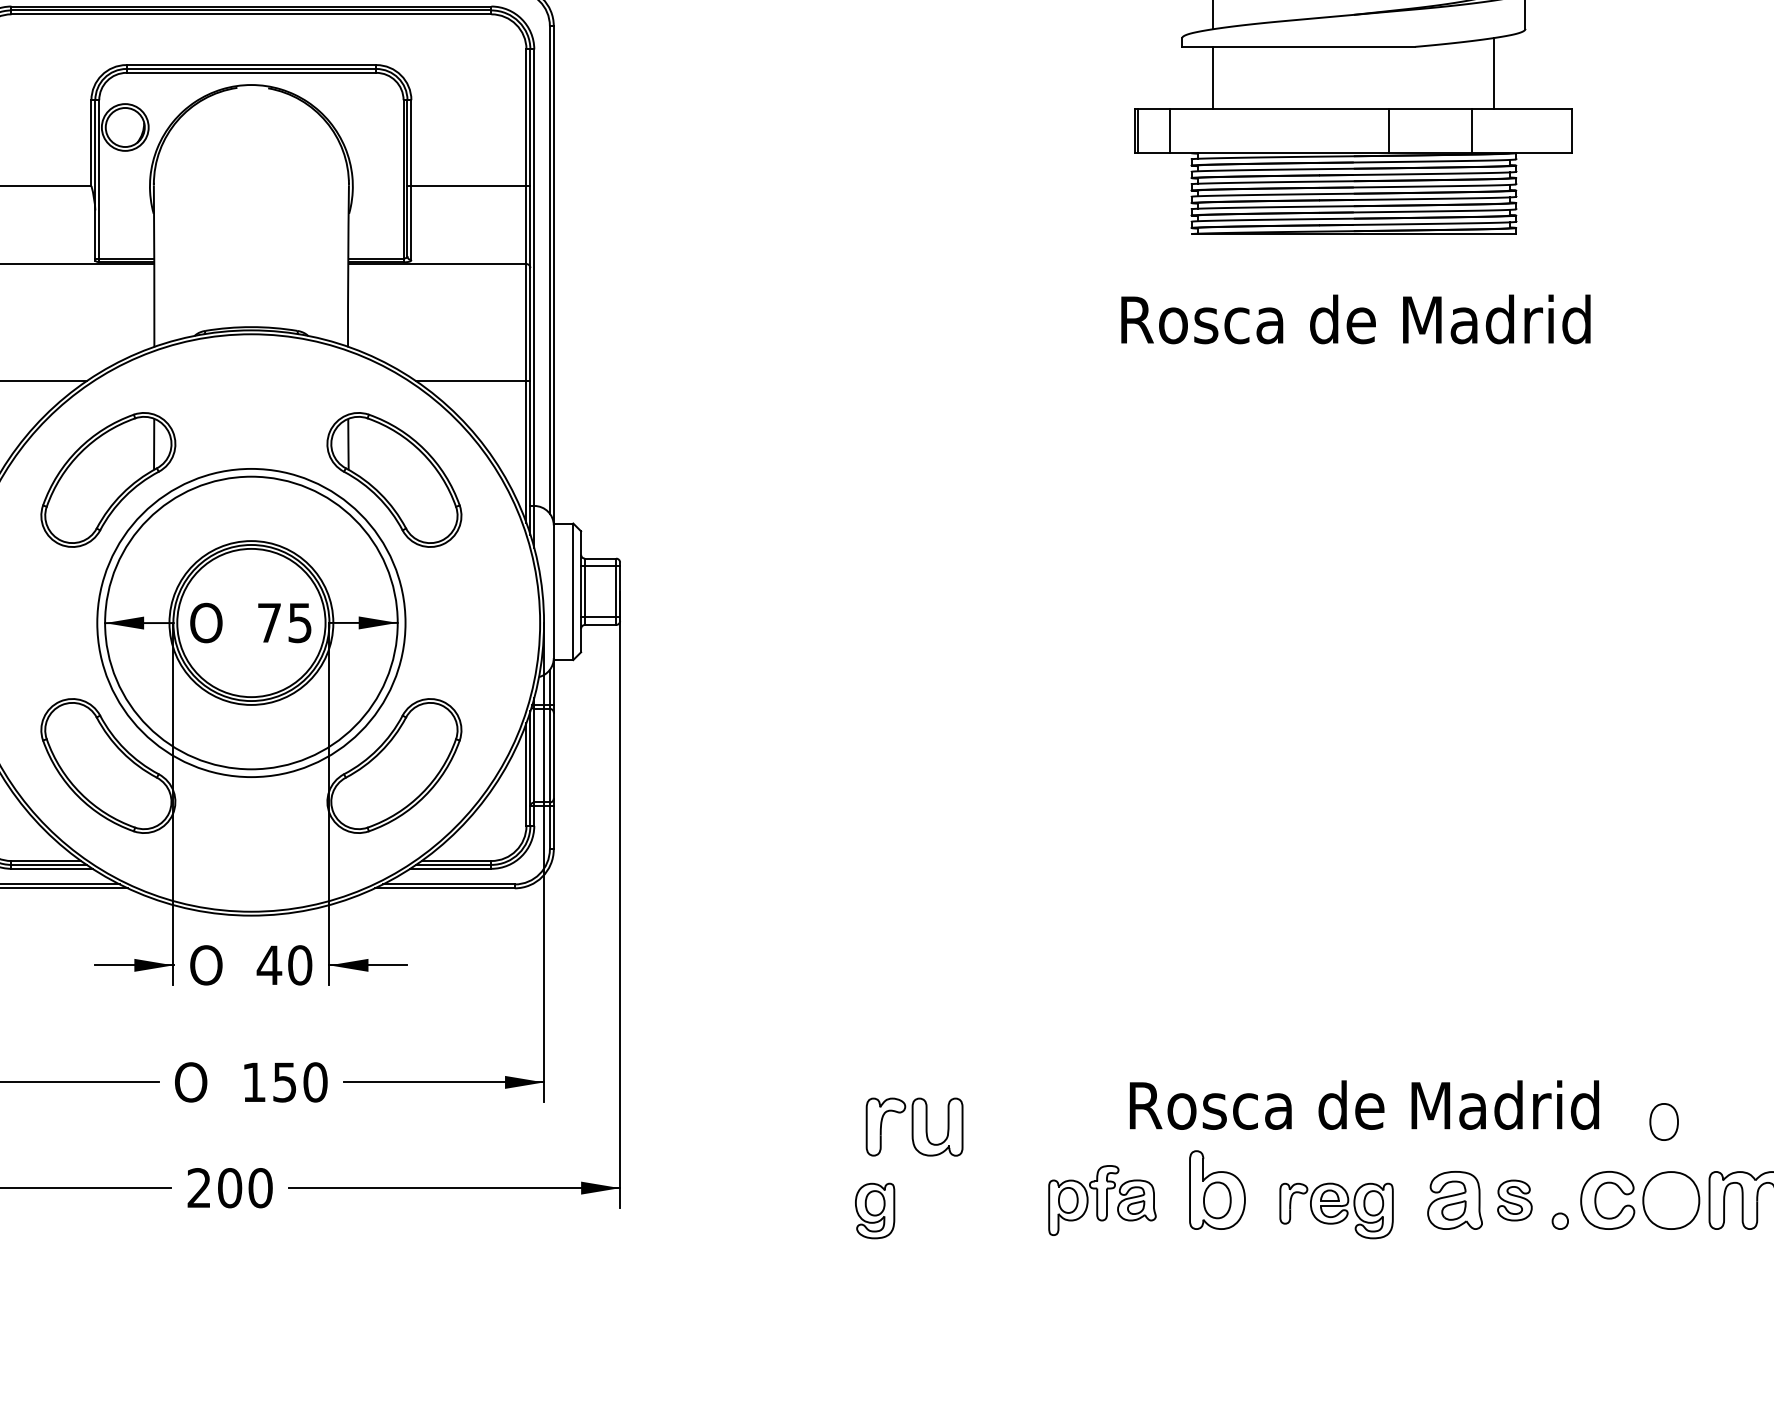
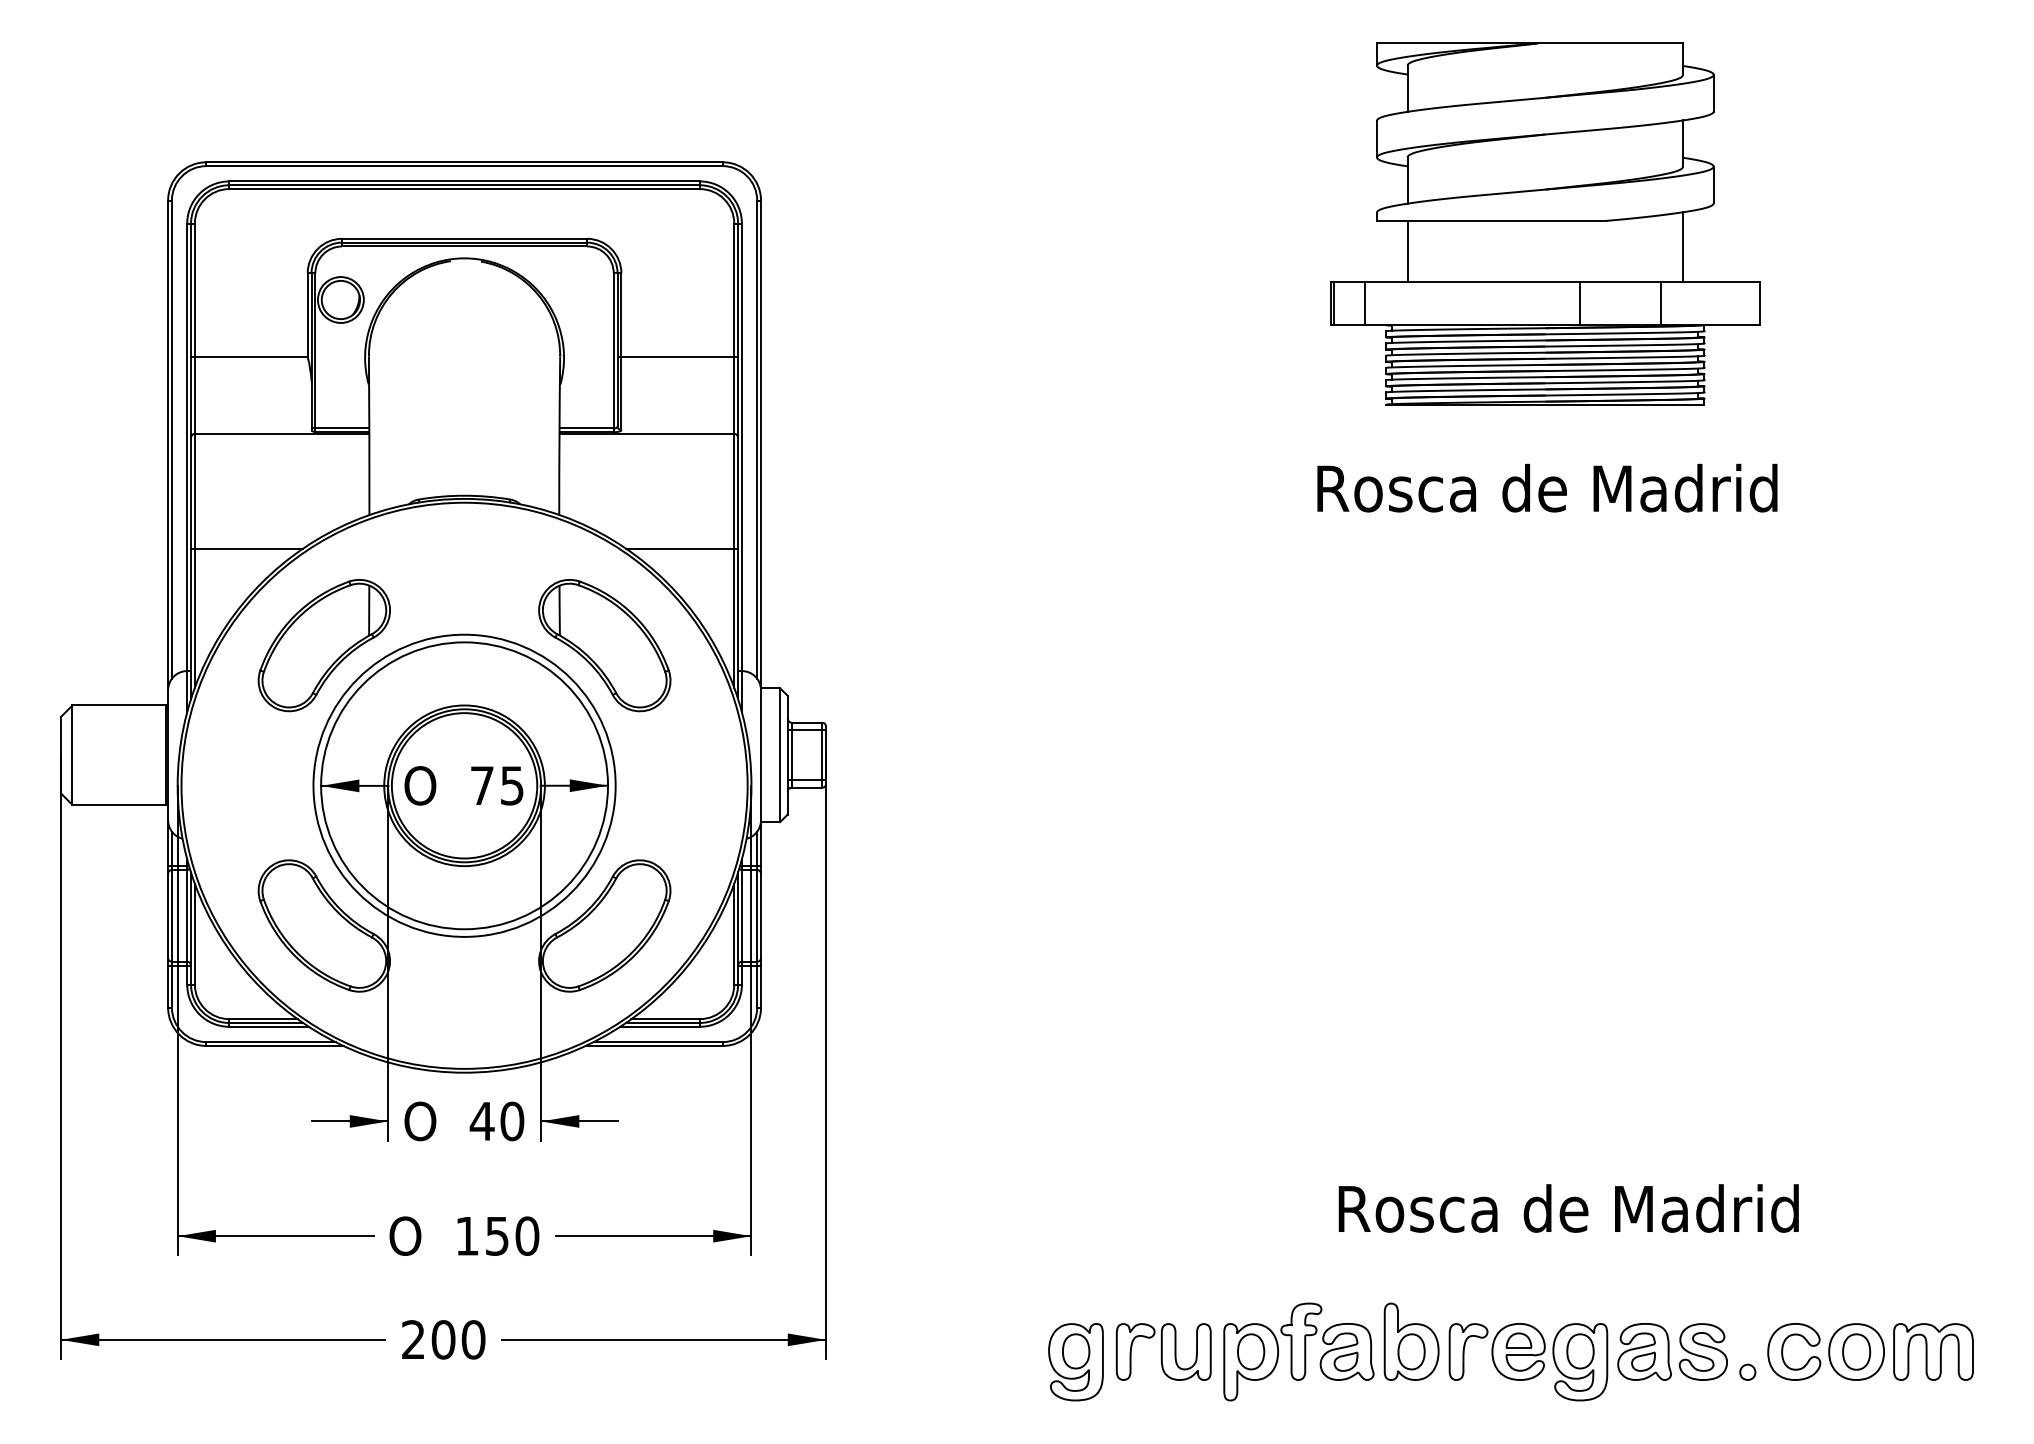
text: (1364, 1105) -> (1568, 1208), moved
part: (1664, 1121) -> (1856, 1351), moved
part: (914, 1126) -> (1163, 1351), moved
part: (1102, 1200) -> (1298, 1351), size x1.43
part: (1514, 1200) -> (1702, 1351), size x1.43
part: (874, 1211) -> (1075, 1362), size x1.43
part: (1336, 1211) -> (1528, 1362), size x1.43

